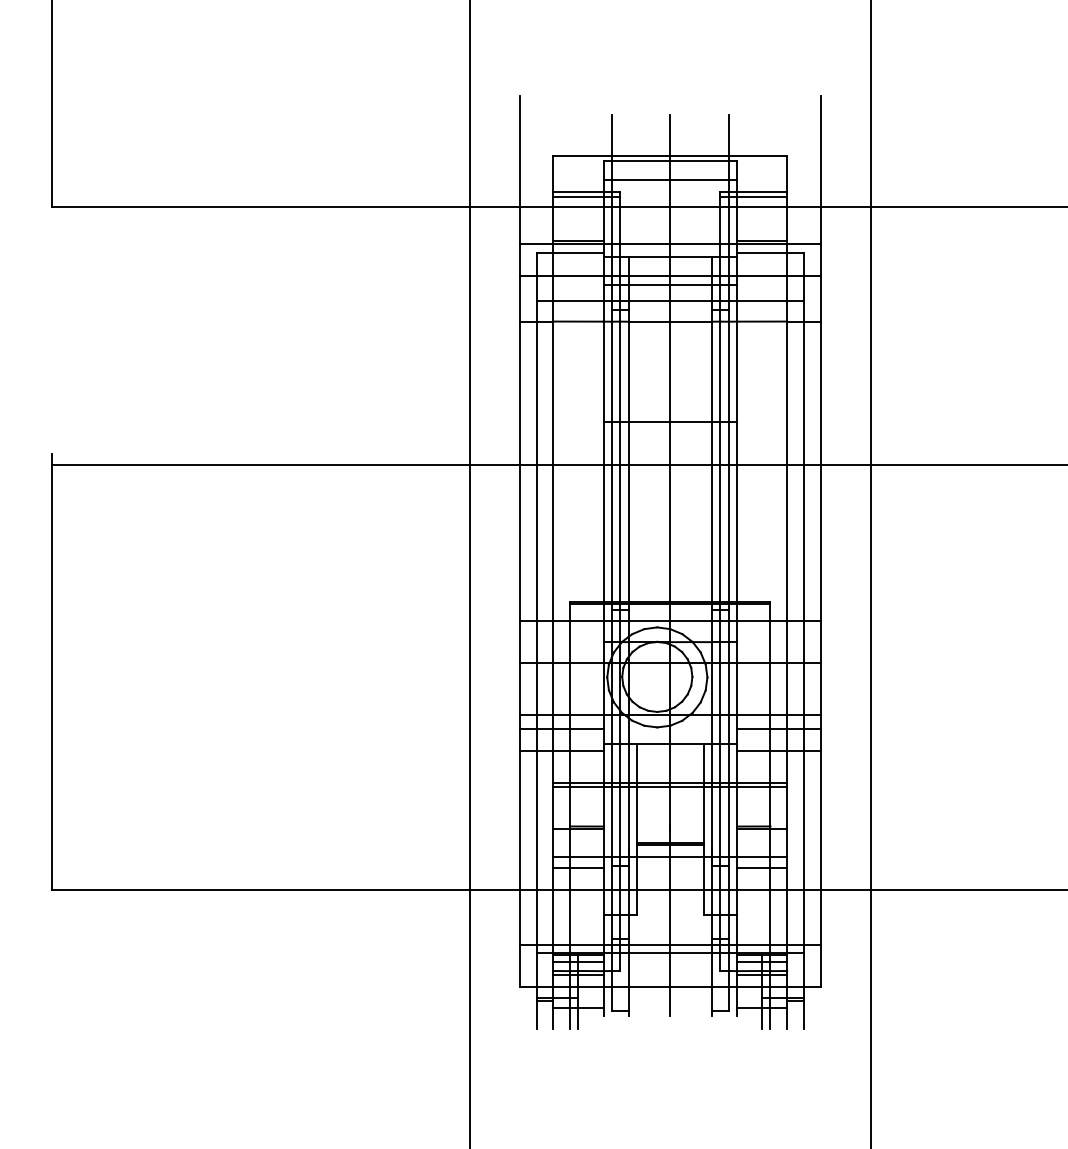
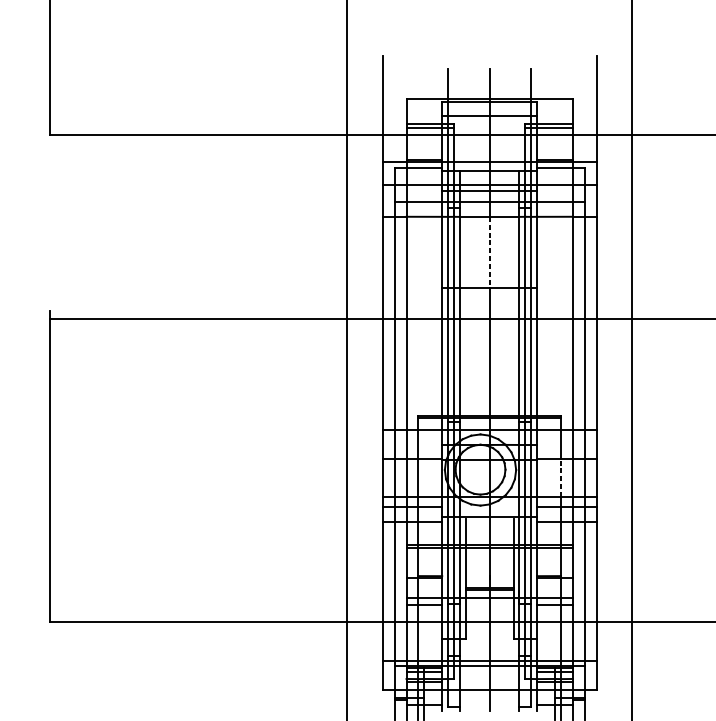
line: (670, 372) -> (489, 253), solid -> dashed
line: (770, 688) -> (561, 477), solid -> dashed

